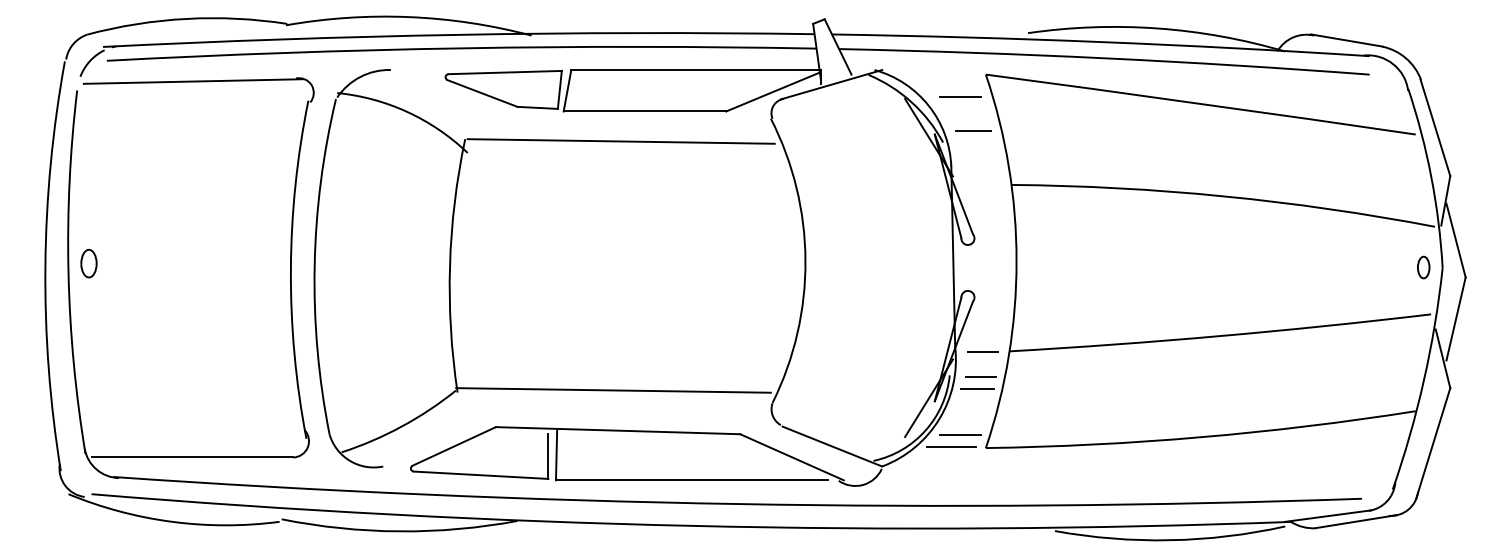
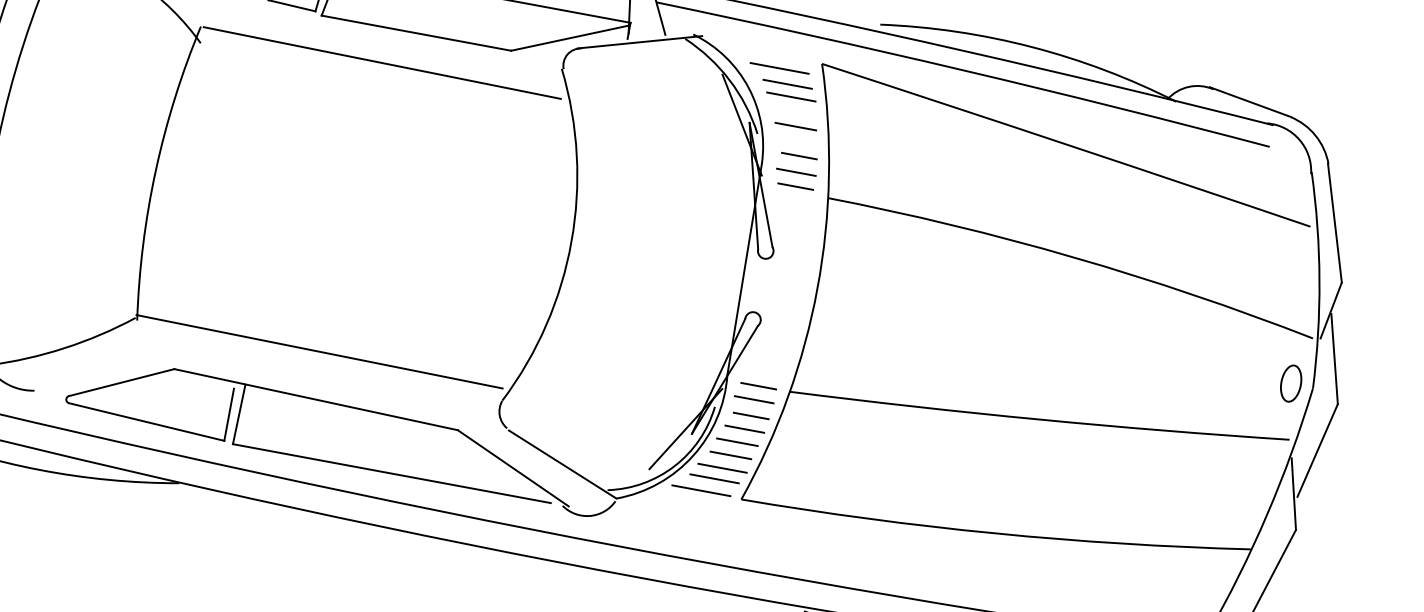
line: (951, 84) -> (779, 67), added
line: (965, 106) -> (791, 96), added
line: (981, 154) -> (799, 156), added
line: (981, 167) -> (796, 171), added
line: (982, 180) -> (795, 186), added
part: (1423, 267) -> (1290, 383), size x1.43
line: (980, 363) -> (753, 399), added
line: (973, 401) -> (736, 442), added
line: (970, 413) -> (730, 455), added
line: (965, 425) -> (722, 468), added

